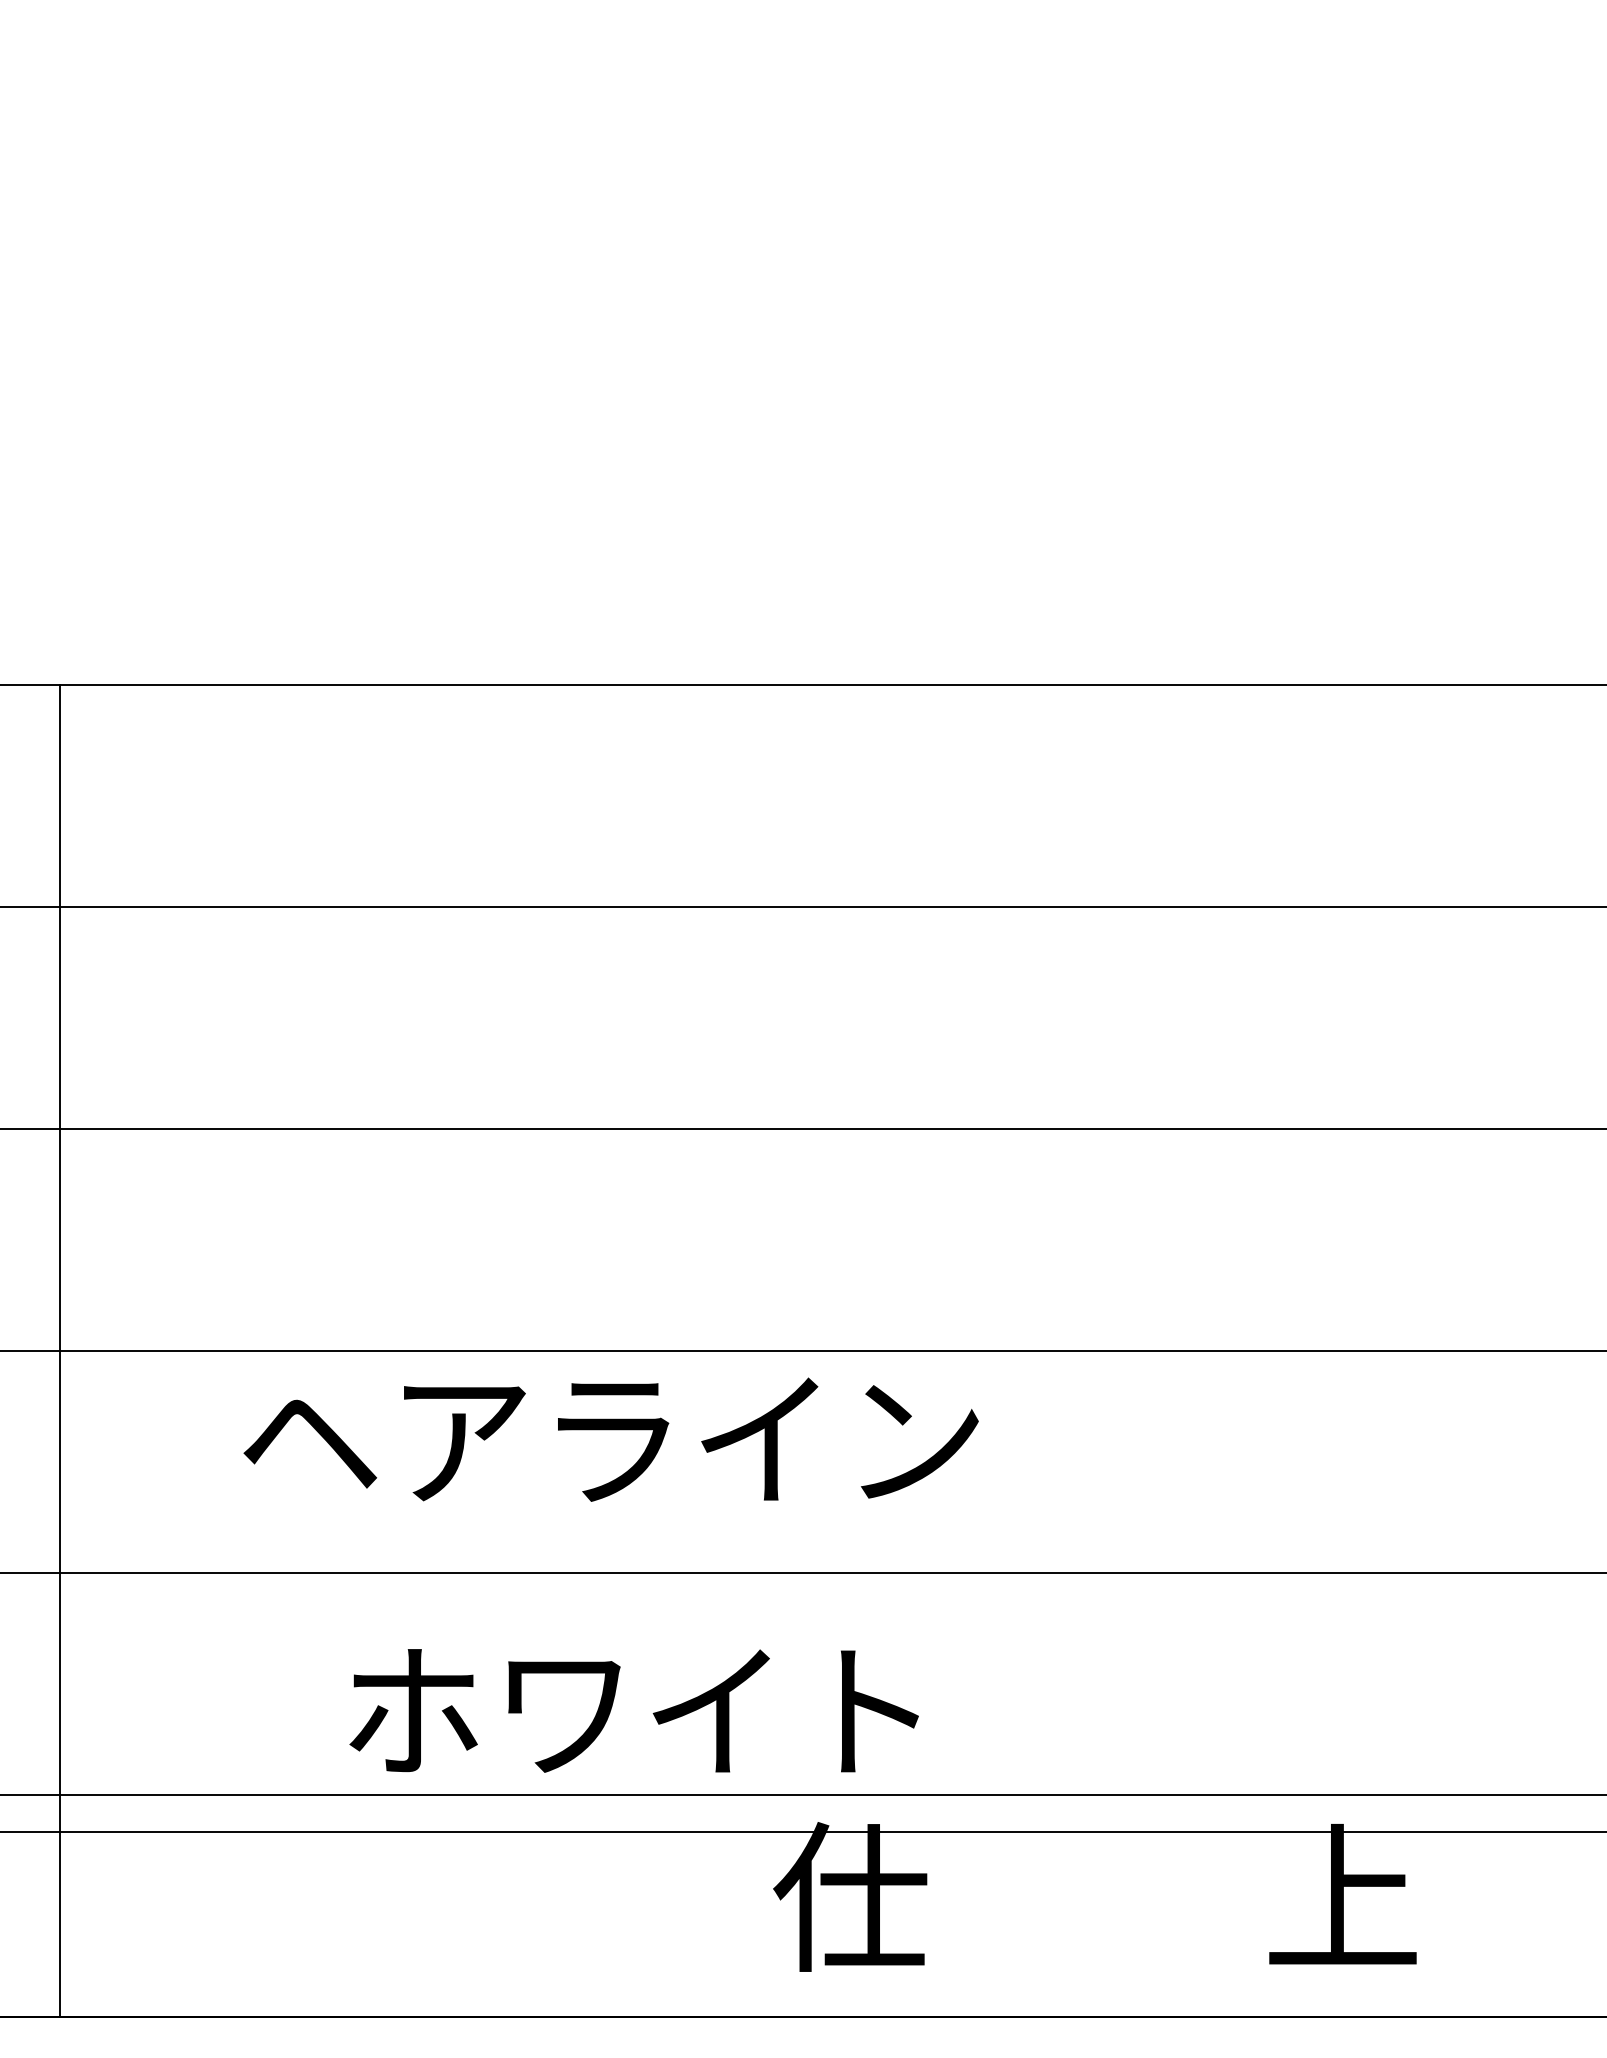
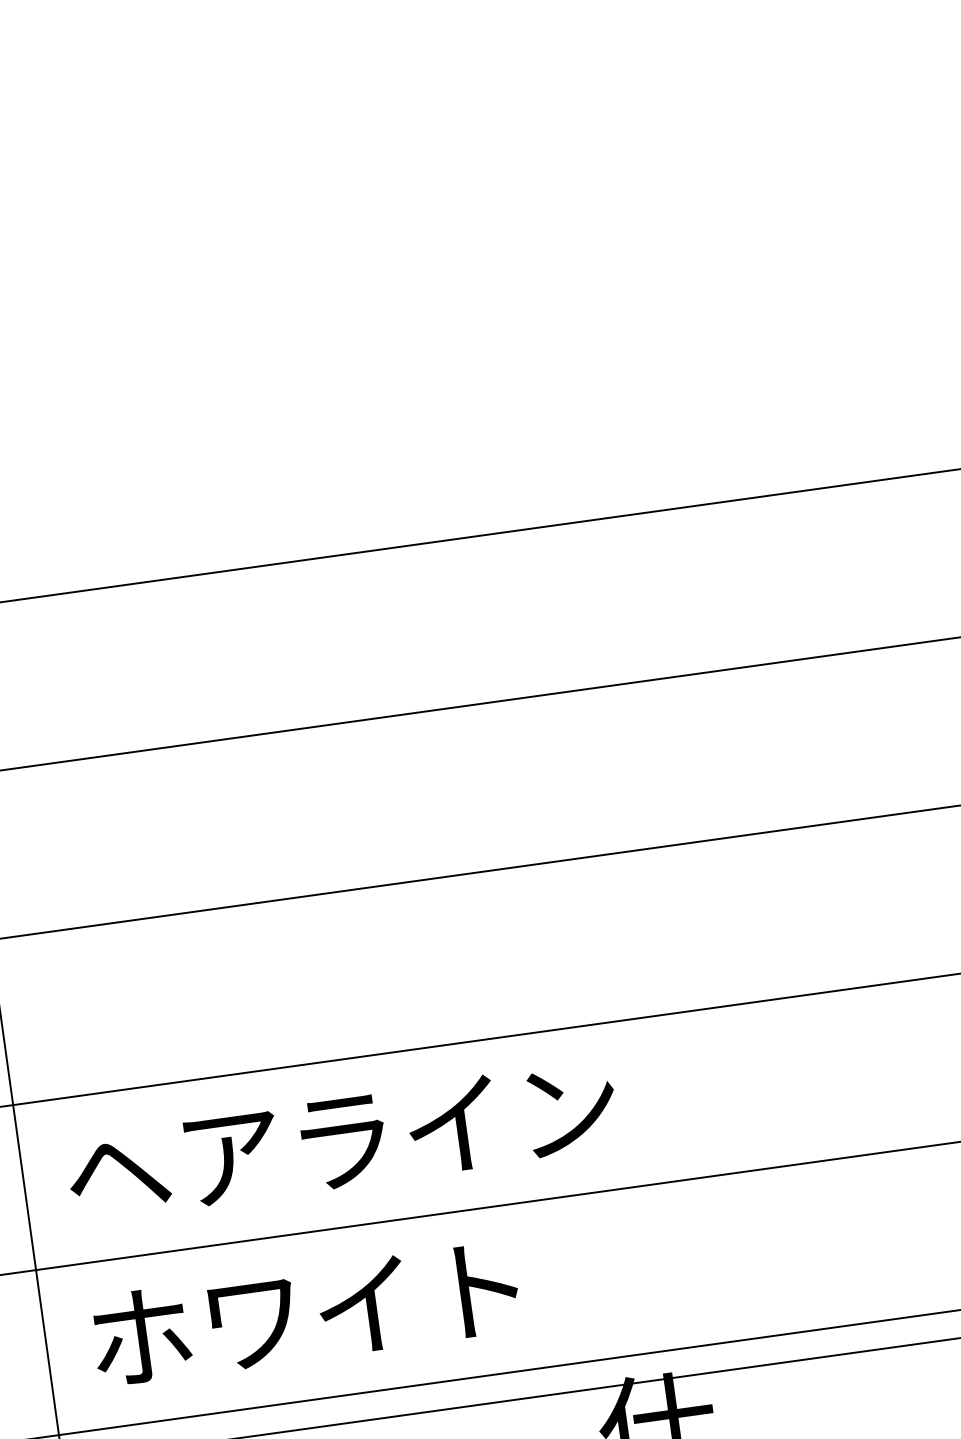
text: (610, 1439) -> (341, 1141), moved
text: (633, 1710) -> (305, 1313), moved

